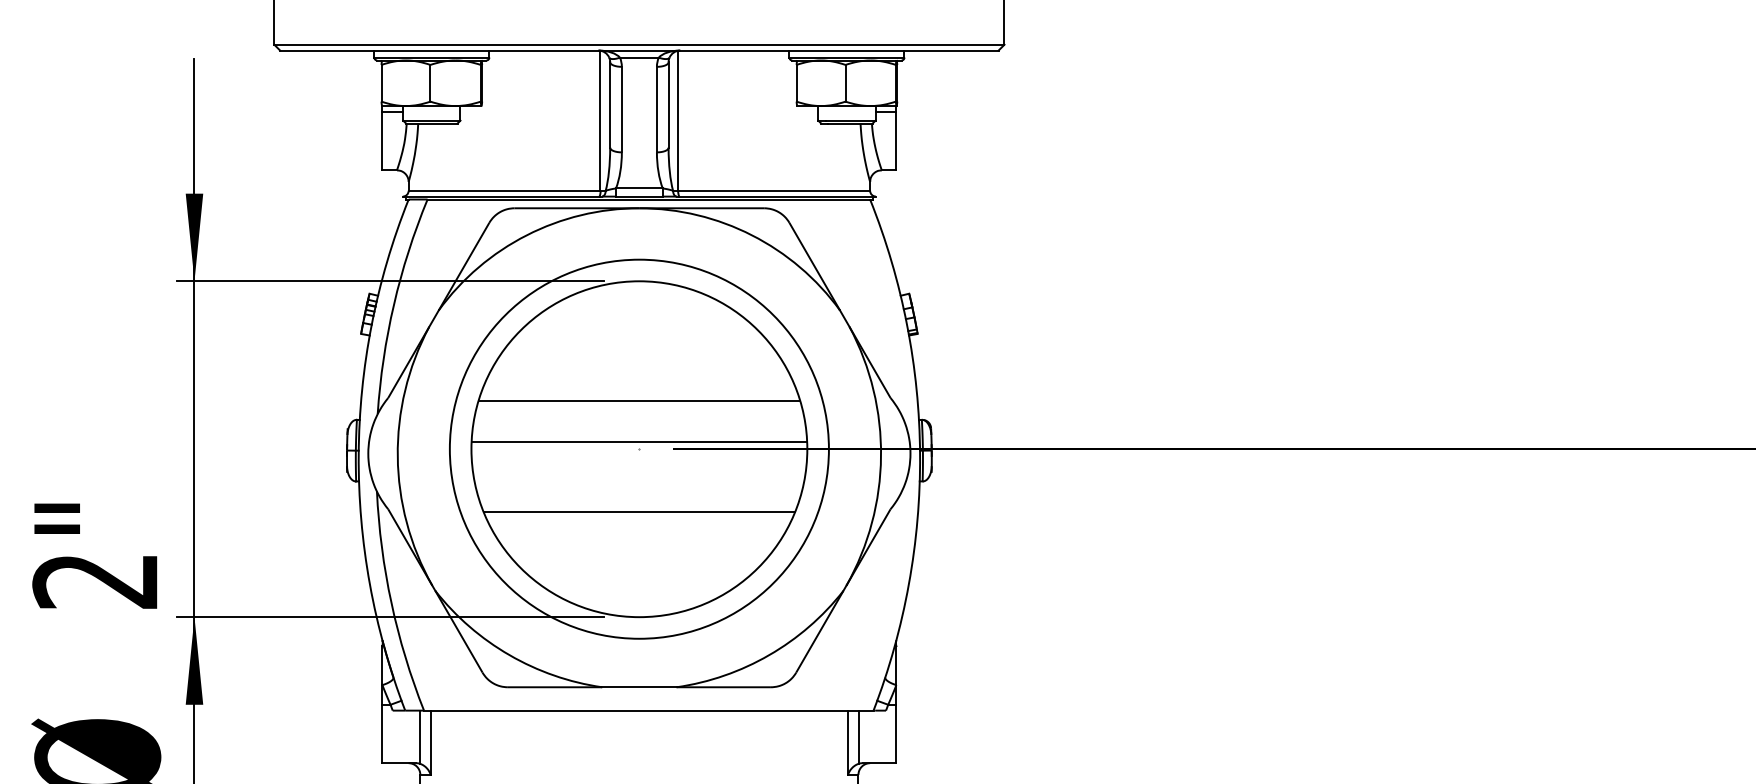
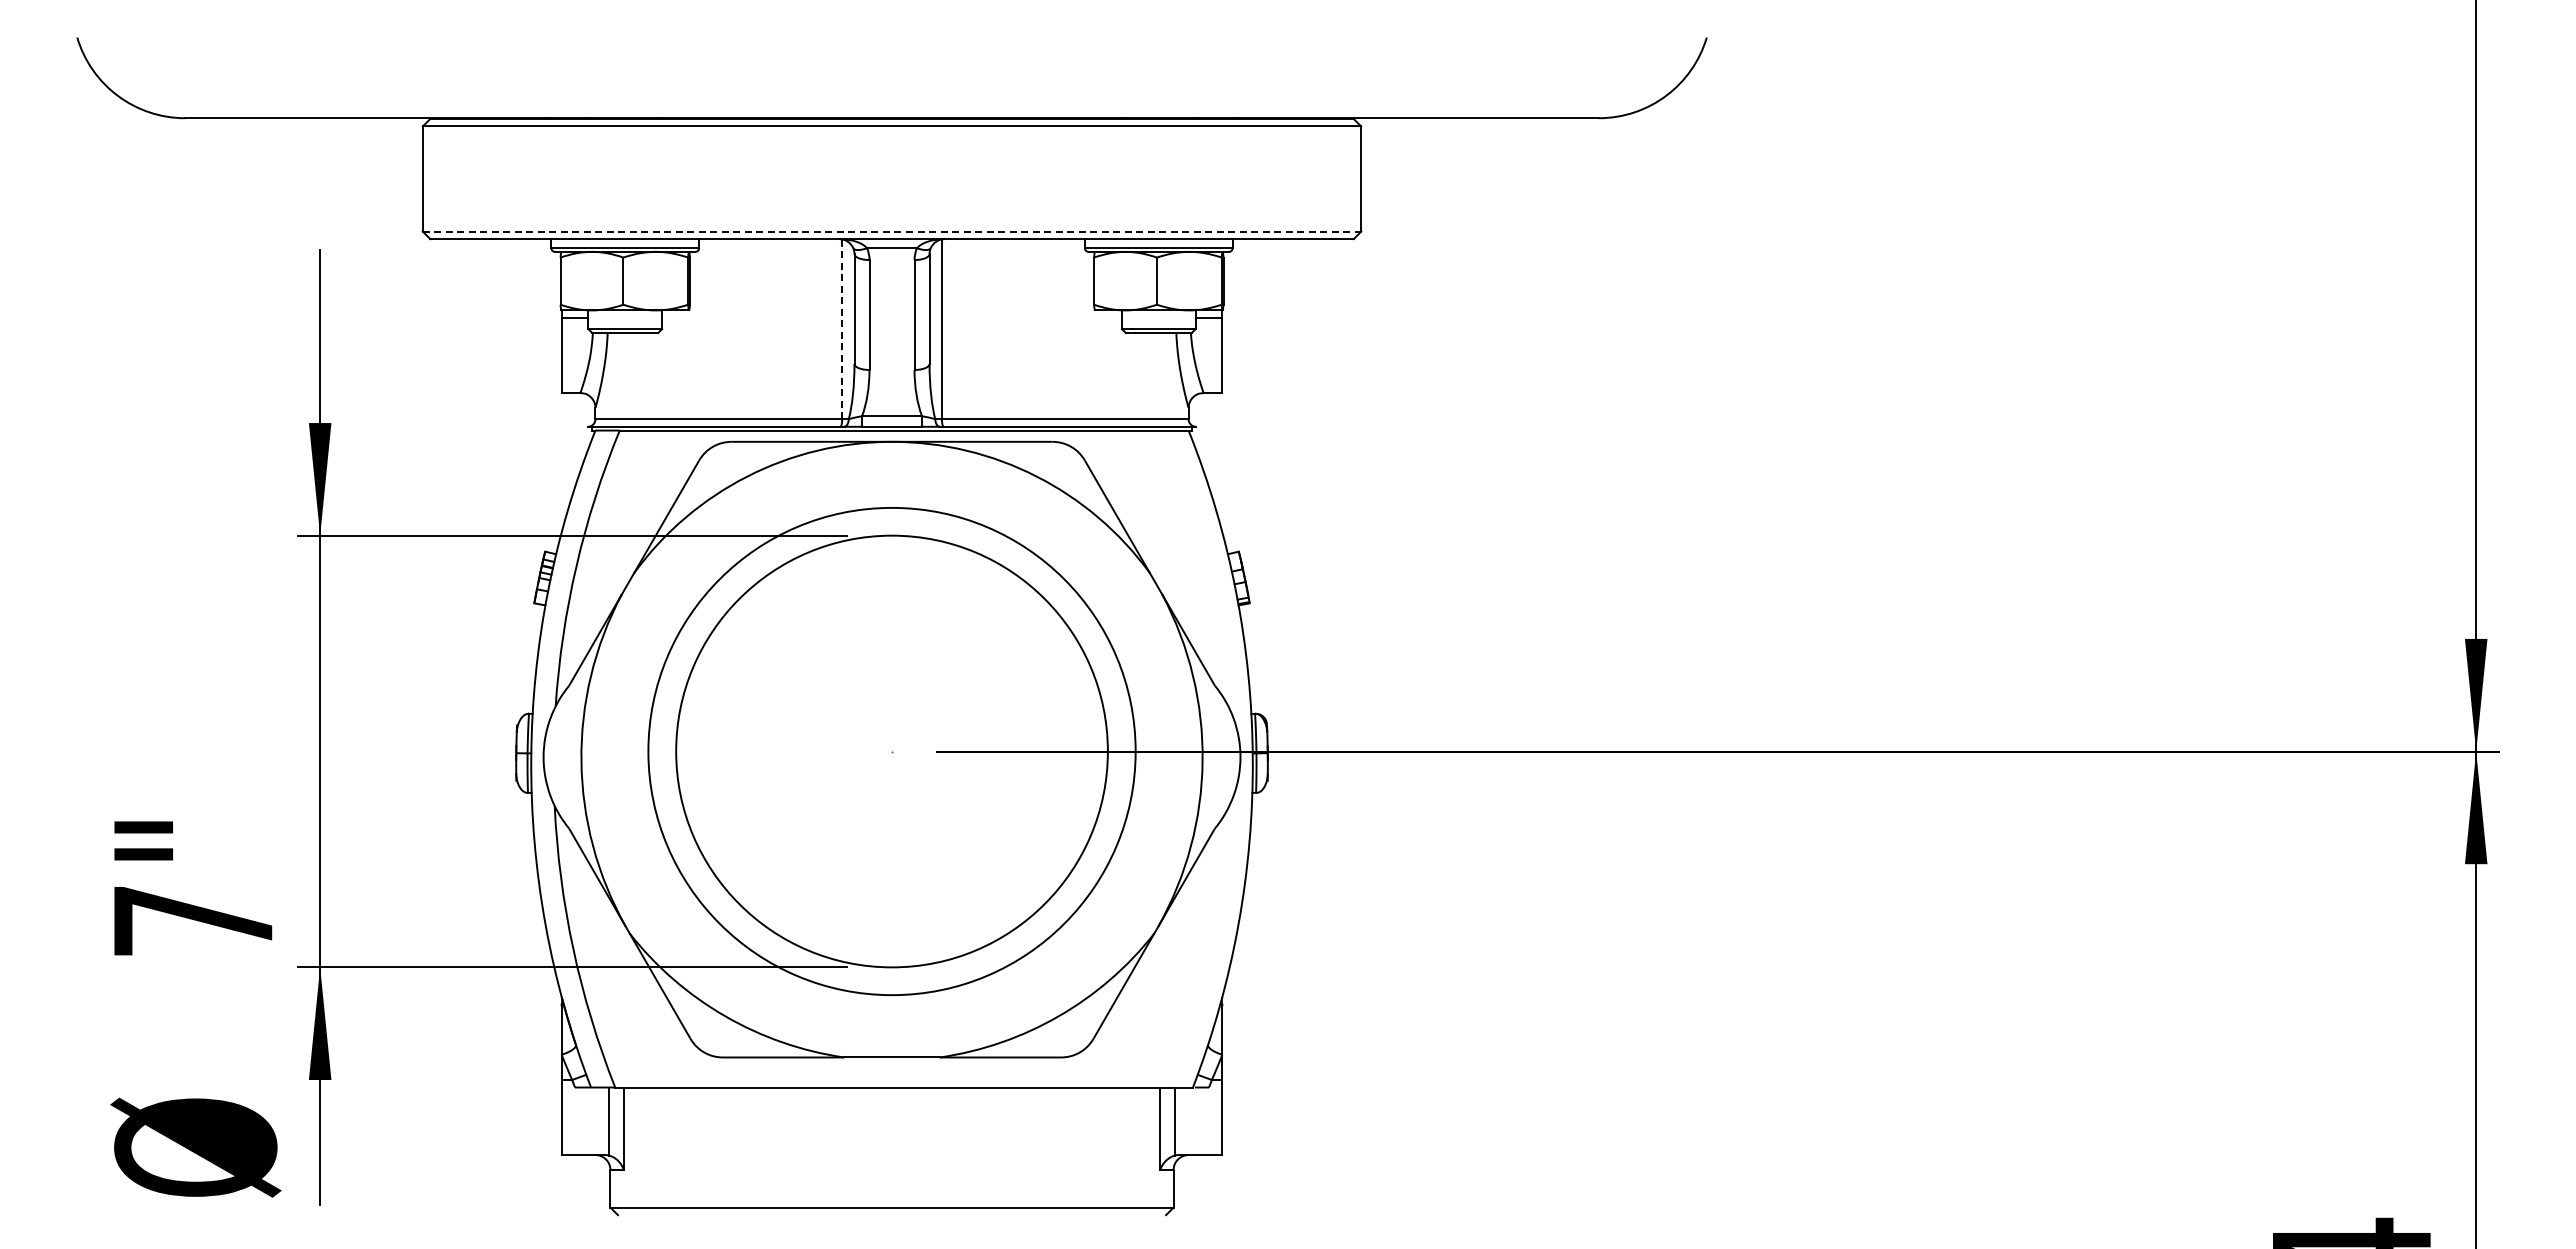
line: (639, 44) -> (892, 231), solid -> dashed
line: (600, 120) -> (842, 329), solid -> dashed
line: (638, 400) -> (891, 689), removed
line: (638, 442) -> (891, 742), removed
line: (638, 512) -> (891, 832), removed
text: (94, 581) -> (191, 921), 2" -> 7"

